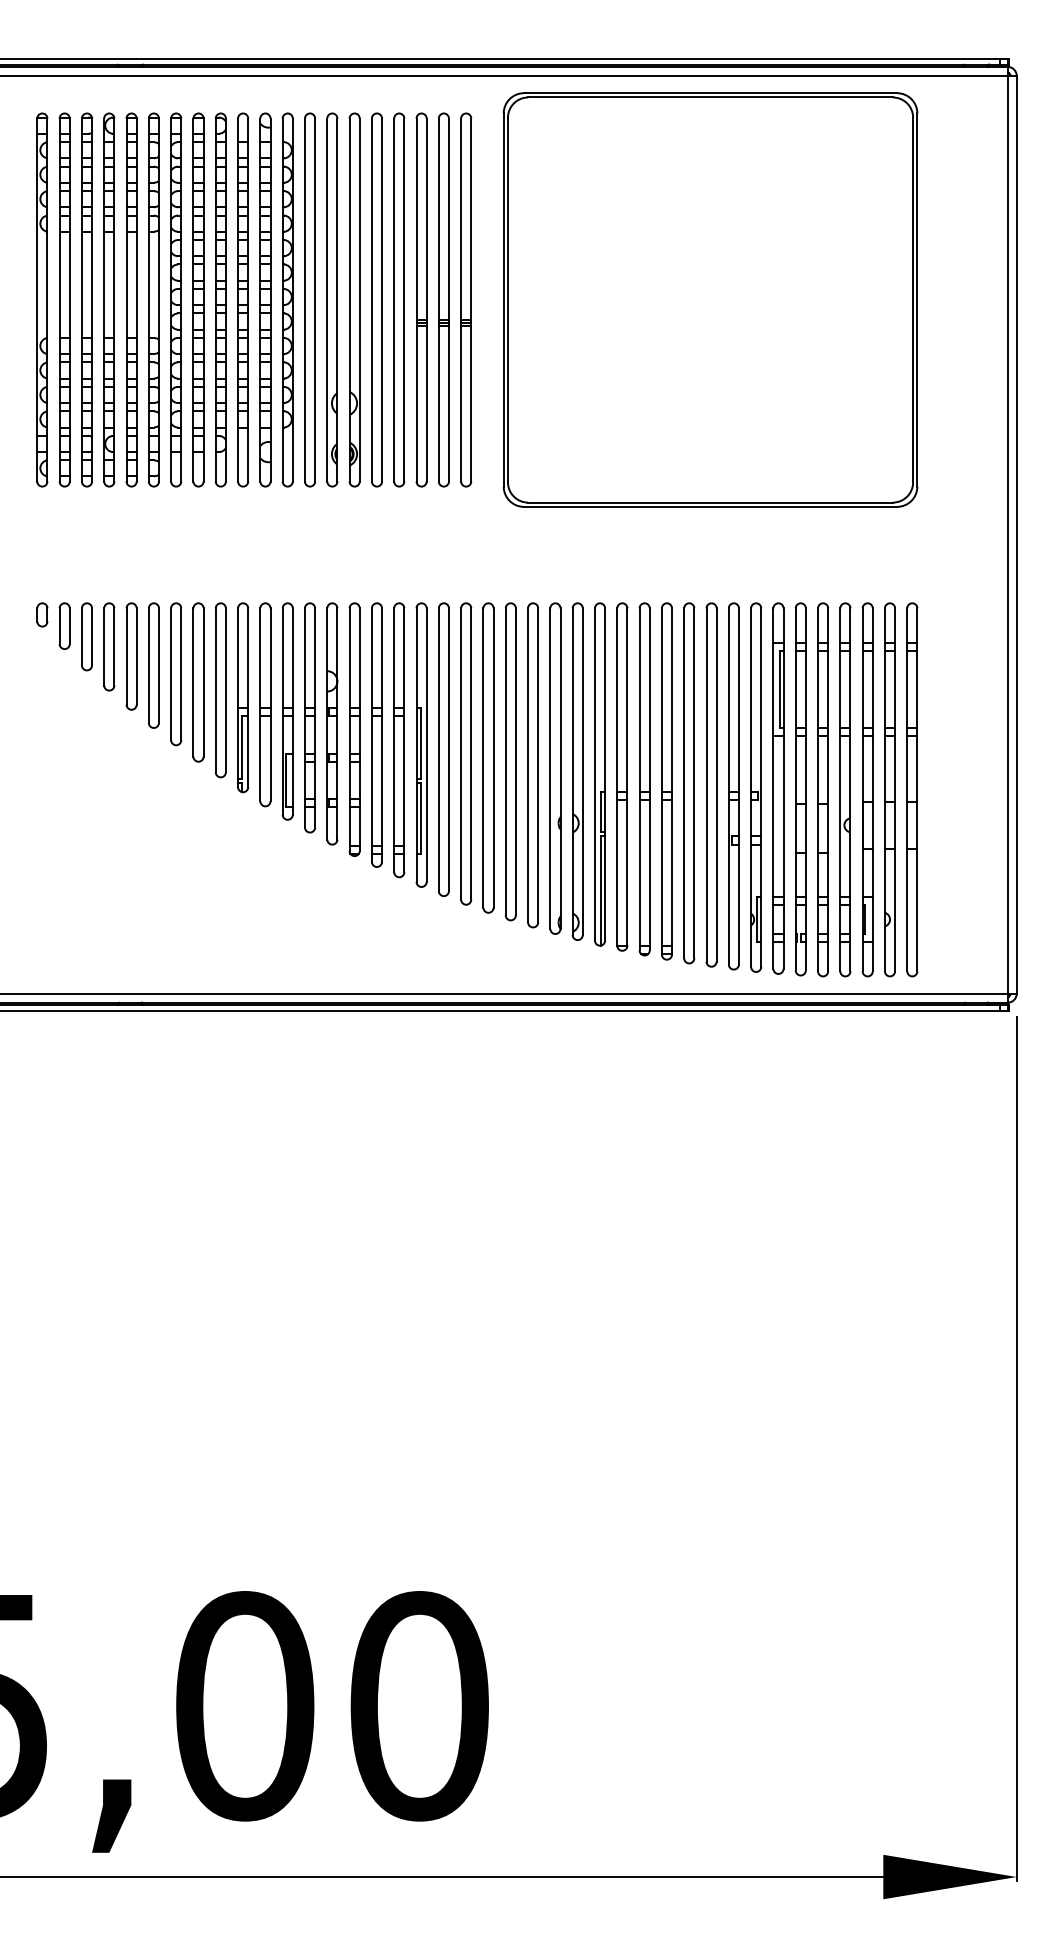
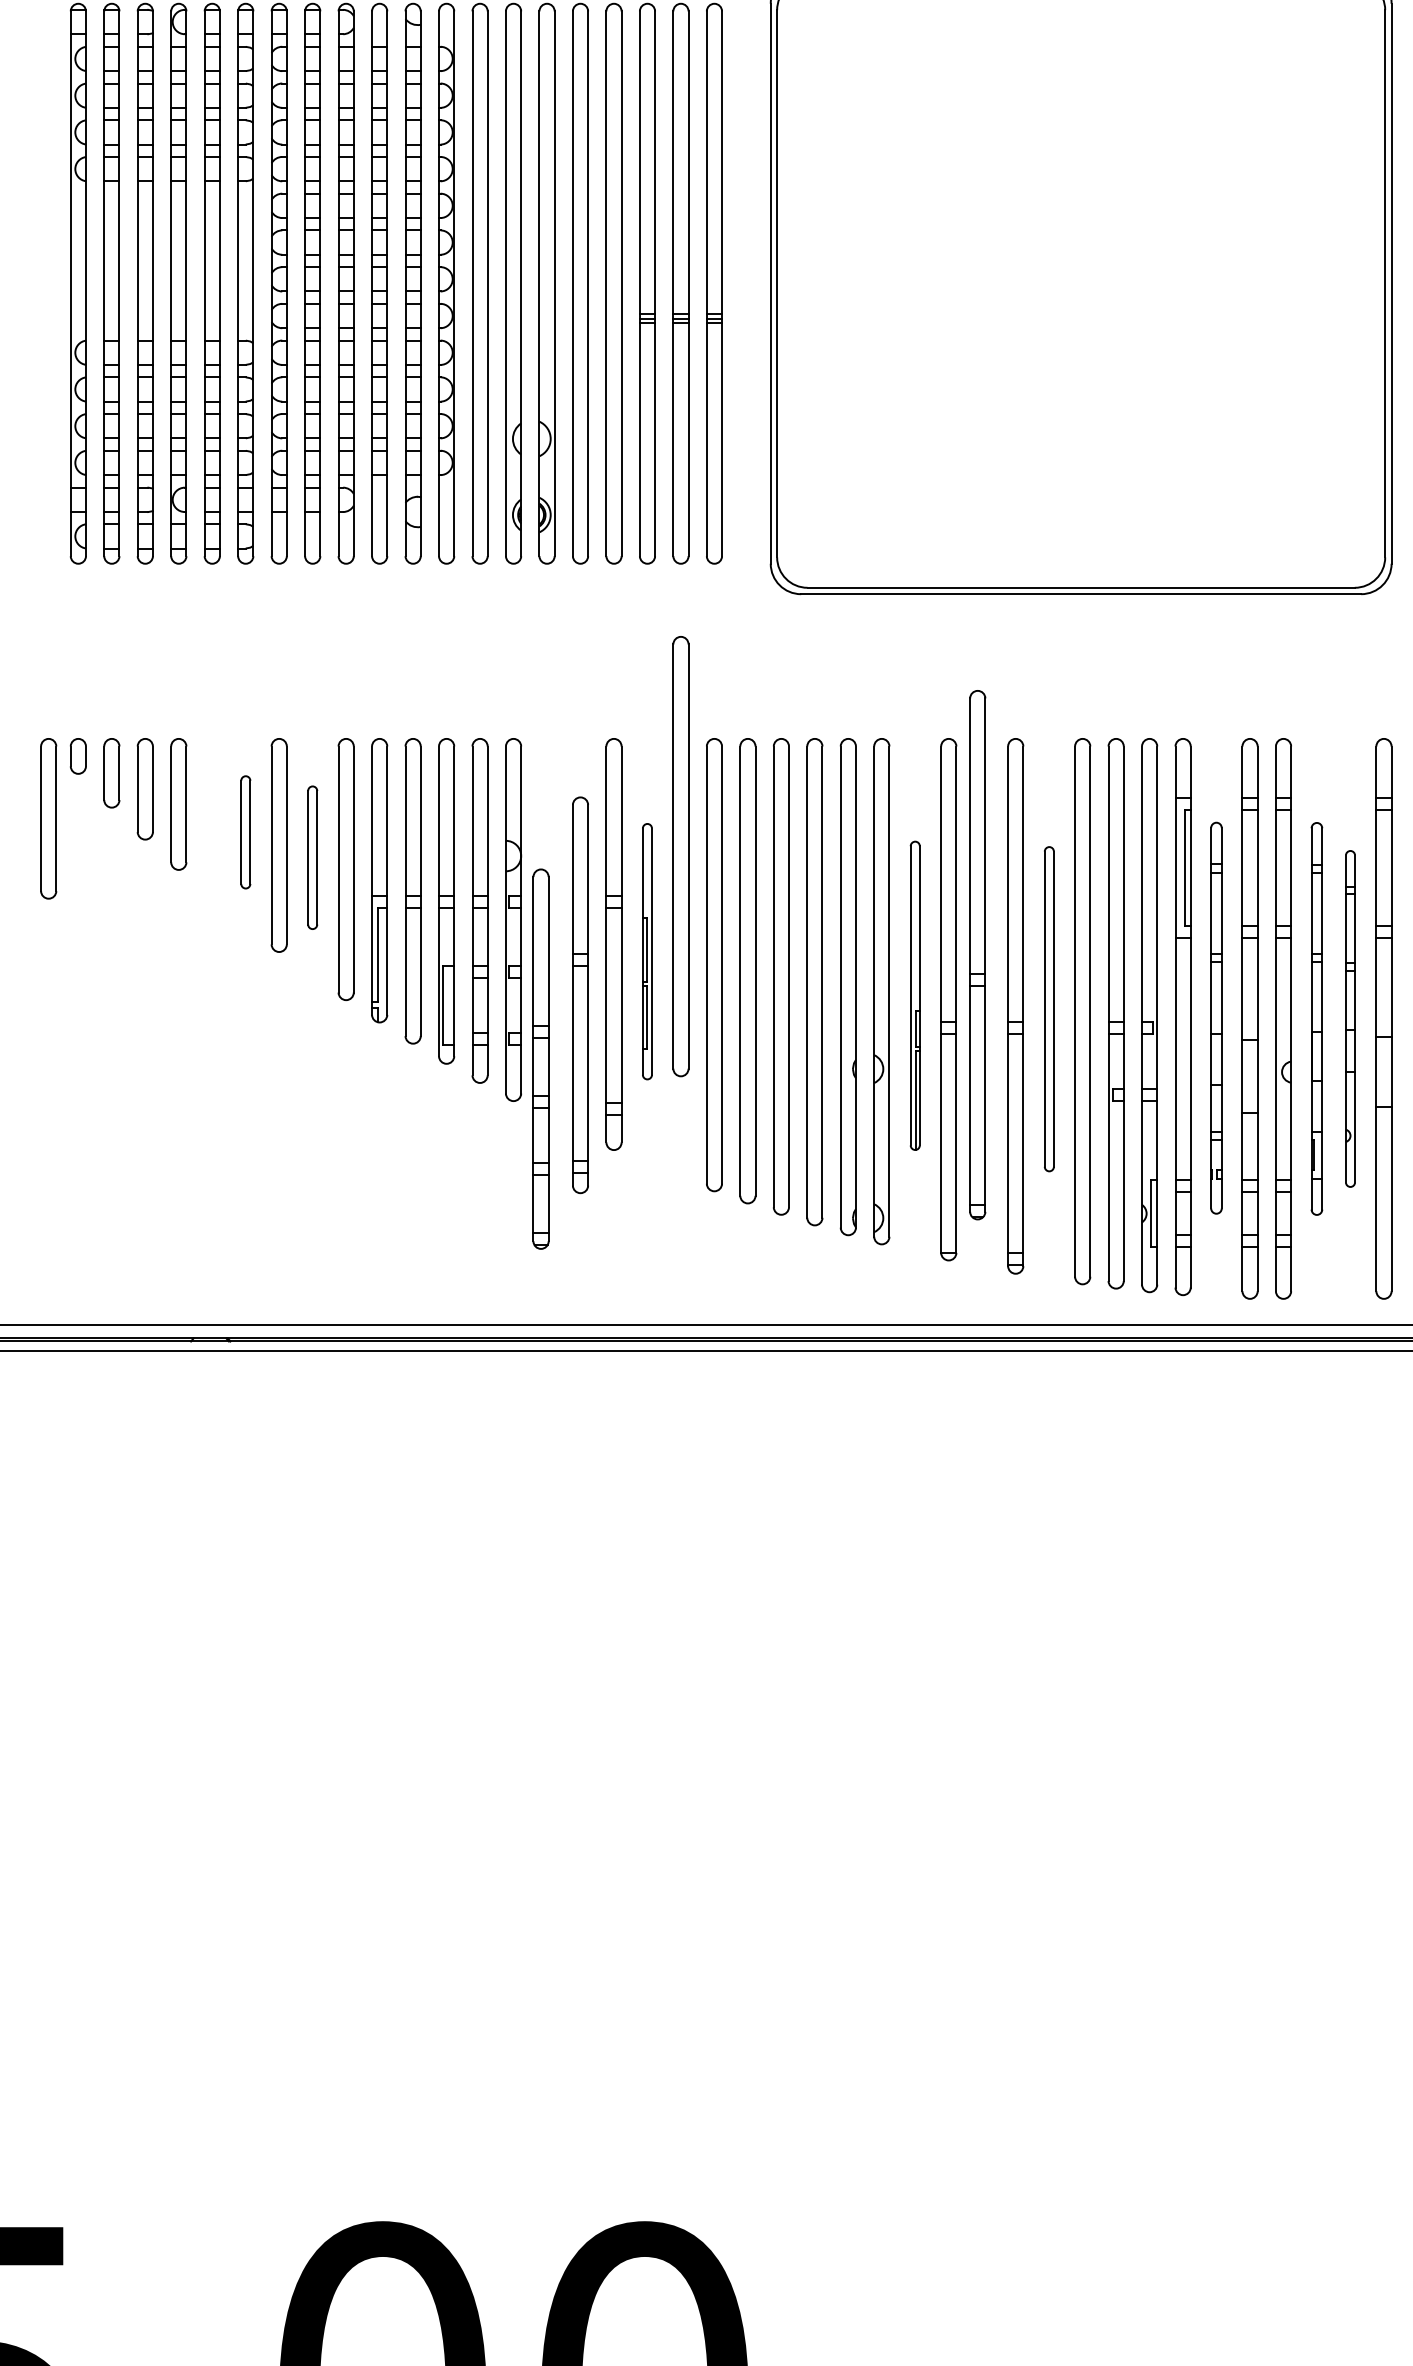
part: (131, 656) -> (48, 818), moved
part: (153, 665) -> (245, 832), size x0.6
part: (198, 682) -> (312, 857), size x0.6
part: (354, 729) -> (540, 1058), moved
part: (376, 734) -> (579, 994), moved
part: (421, 744) -> (647, 950), size x0.6
part: (443, 749) -> (680, 856), moved
part: (599, 774) -> (914, 995), size x0.6
part: (644, 779) -> (977, 955), moved
part: (689, 783) -> (1049, 1009), size x0.6
part: (800, 789) -> (1216, 1018), size x0.7
part: (867, 789) -> (1316, 1018), size x0.7
part: (889, 789) -> (1349, 1018), size x0.6

